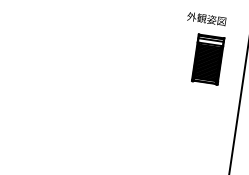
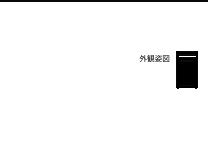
text: (206, 19) -> (154, 58), moved

